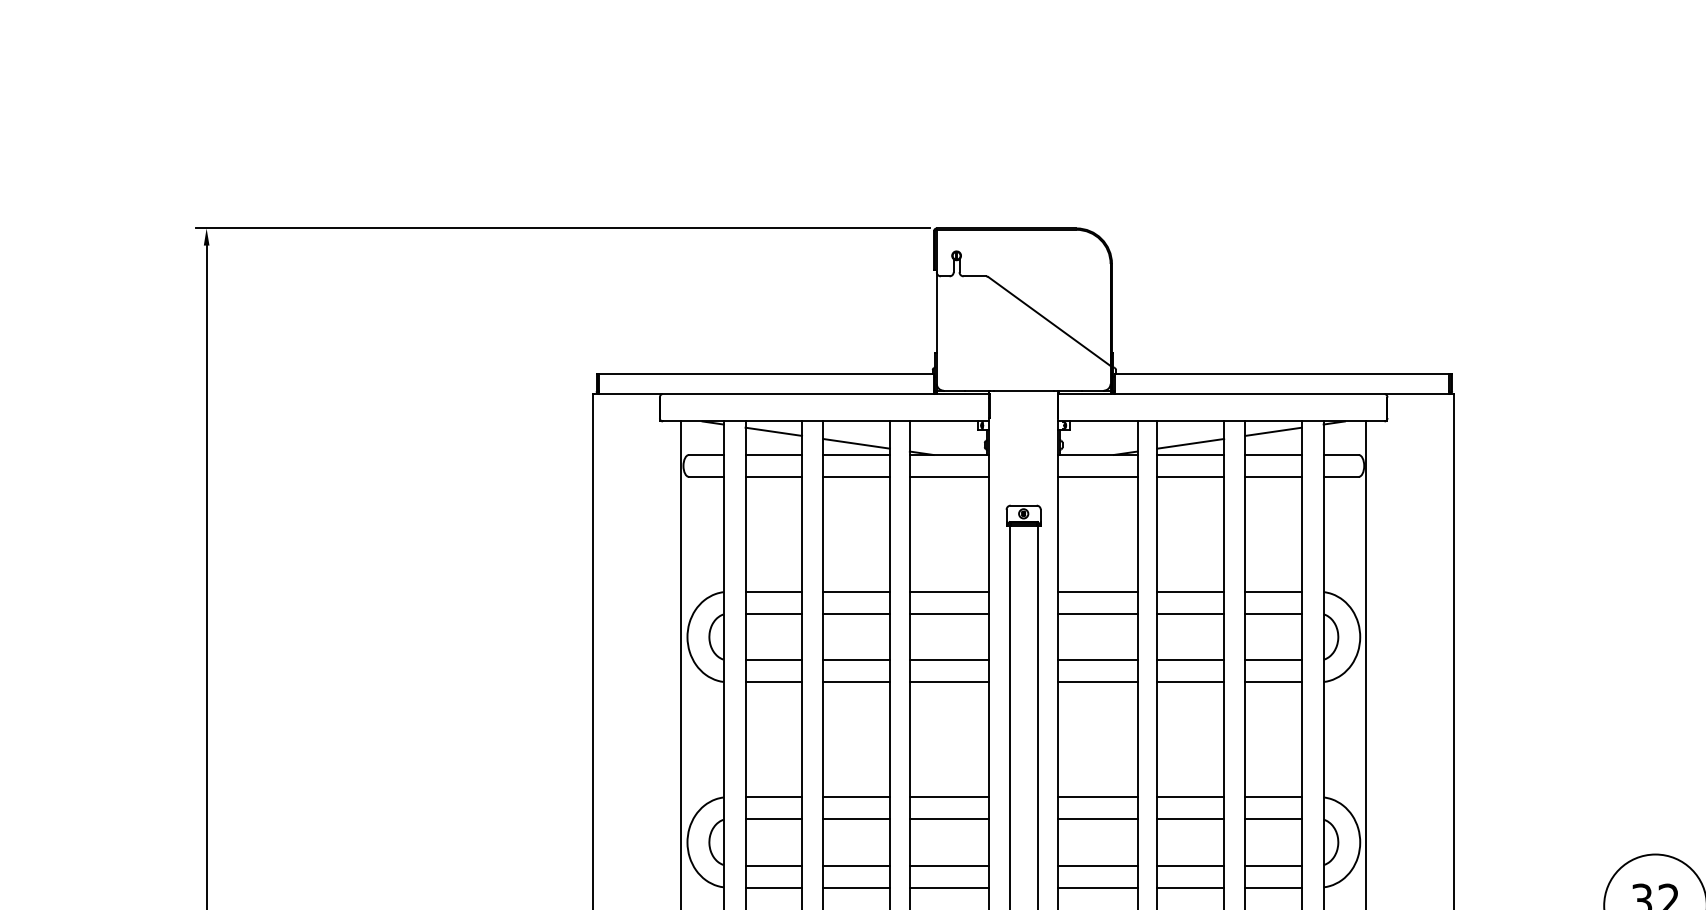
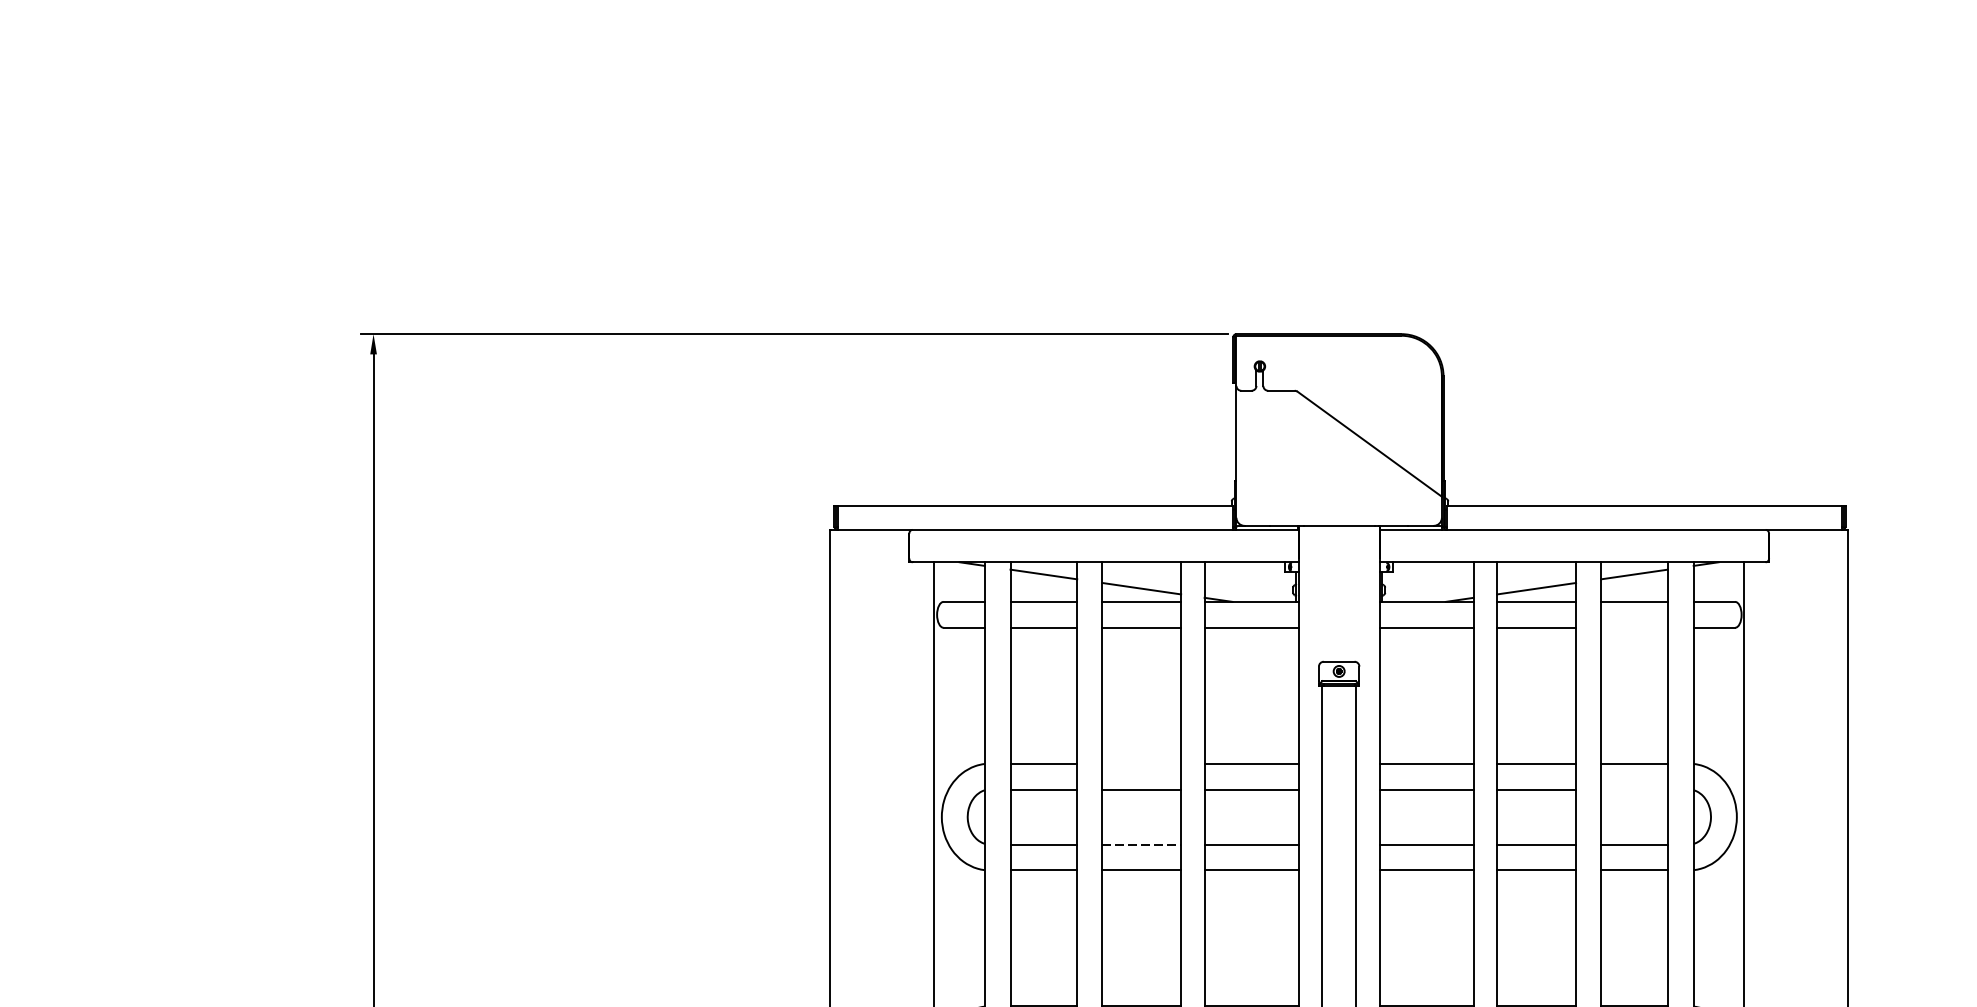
line: (1273, 476) -> (1634, 627), removed
line: (856, 591) -> (1141, 763), removed
line: (1273, 613) -> (1634, 789), removed
line: (857, 660) -> (1142, 844), solid -> dashed

